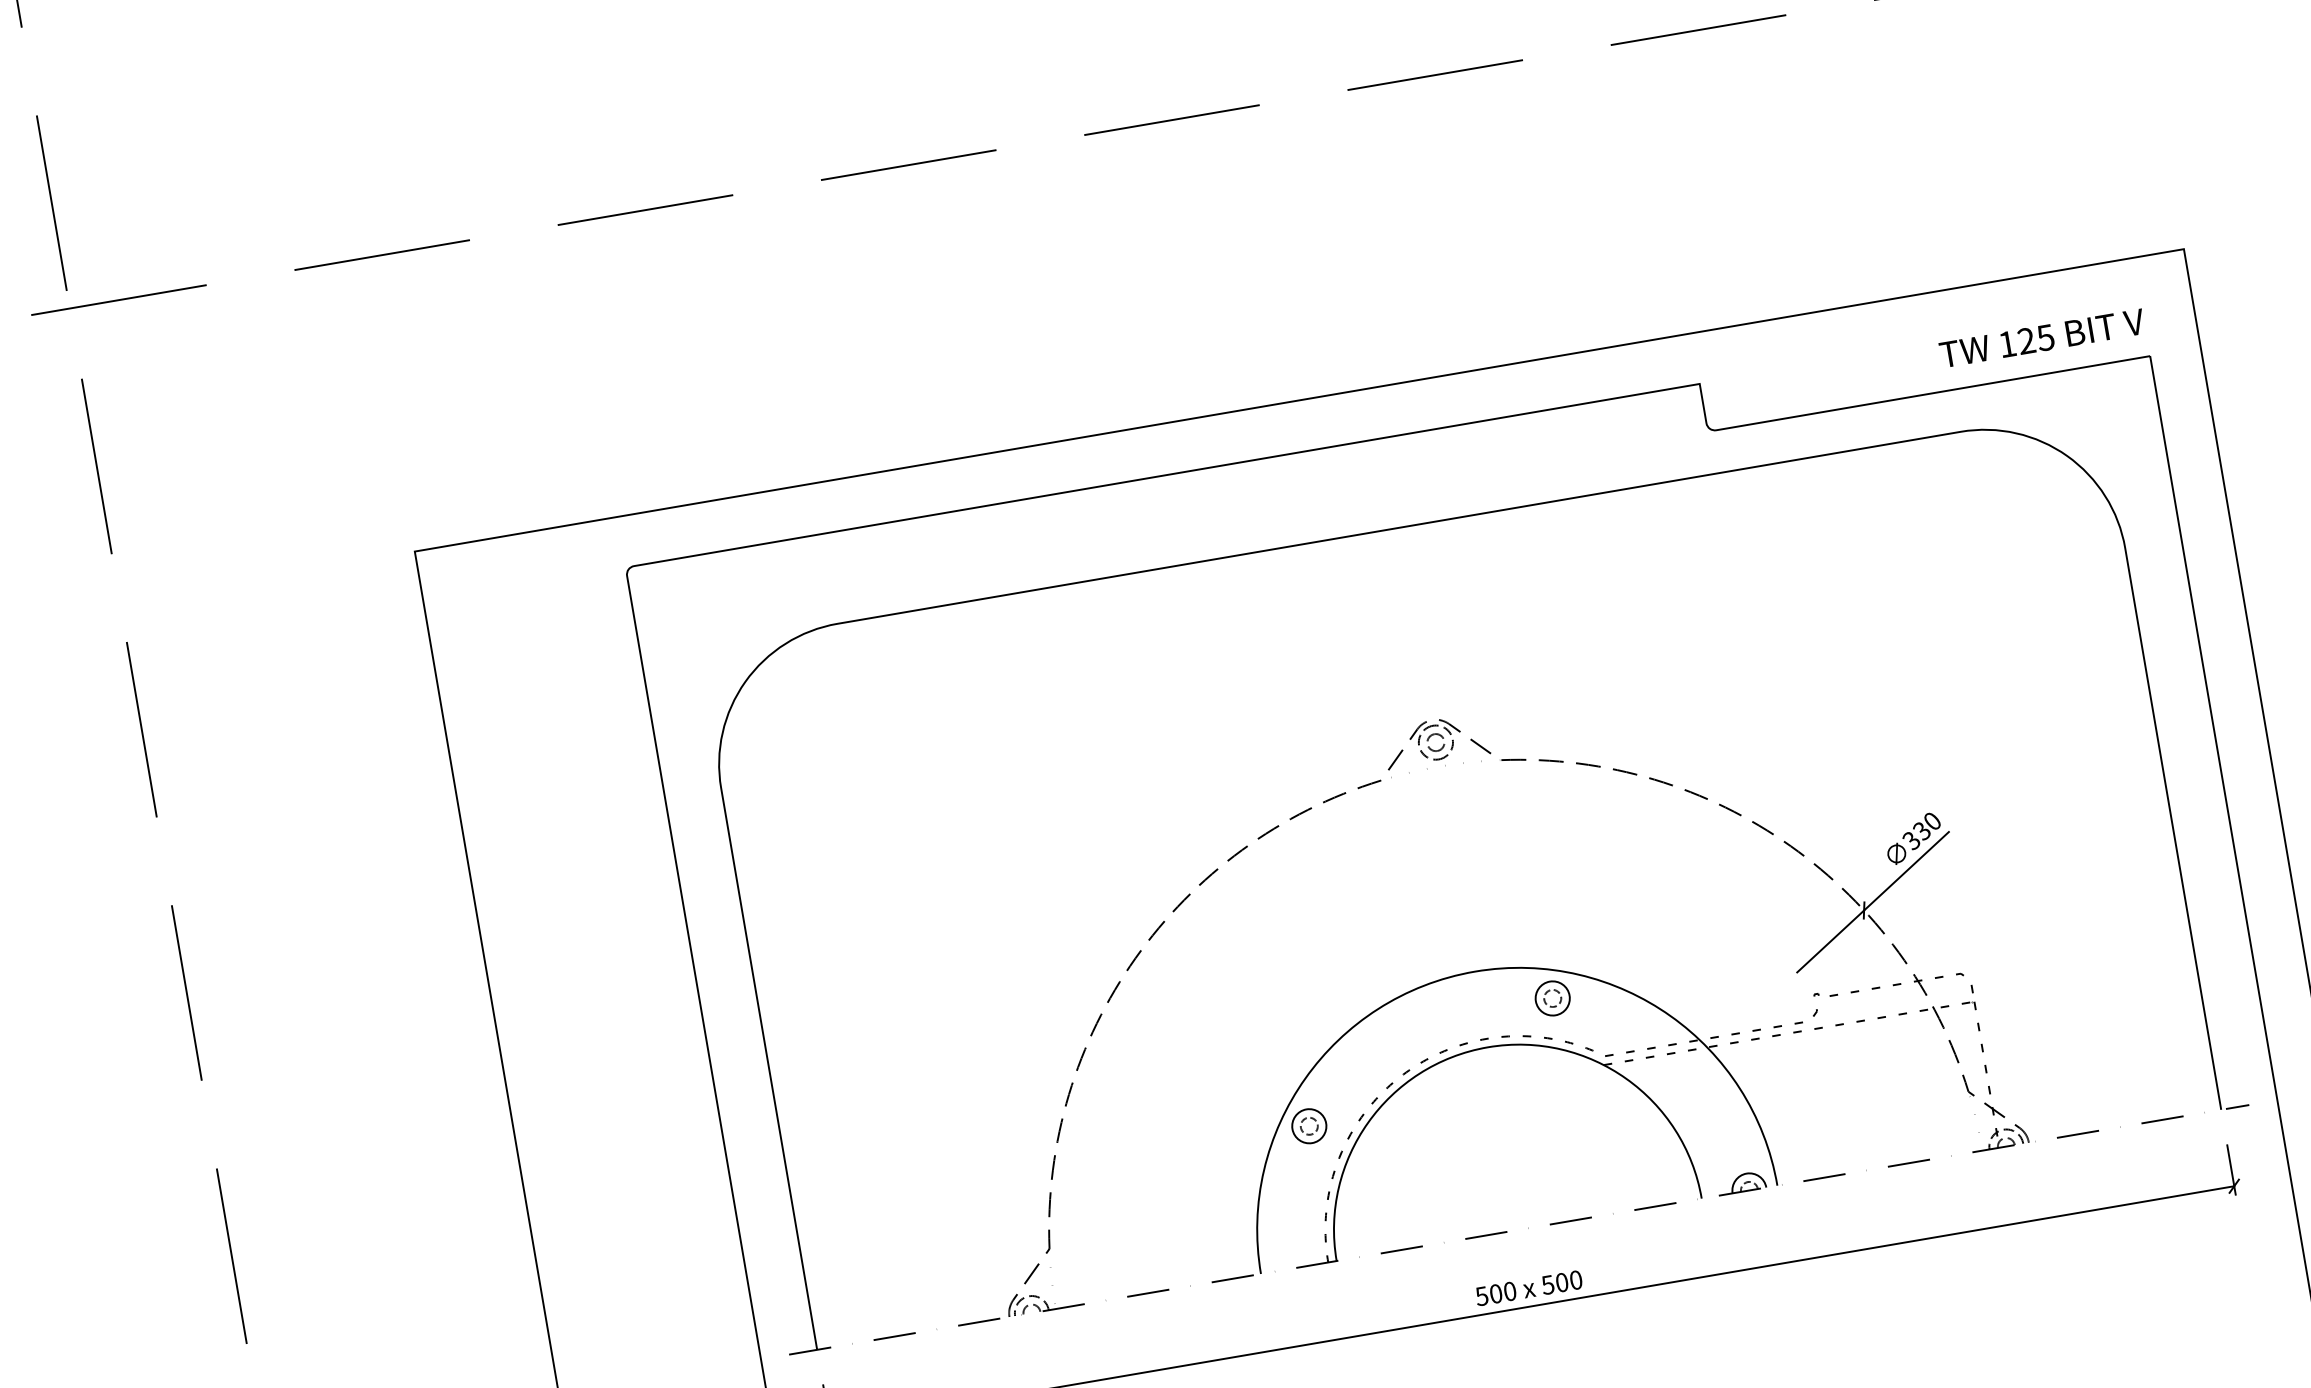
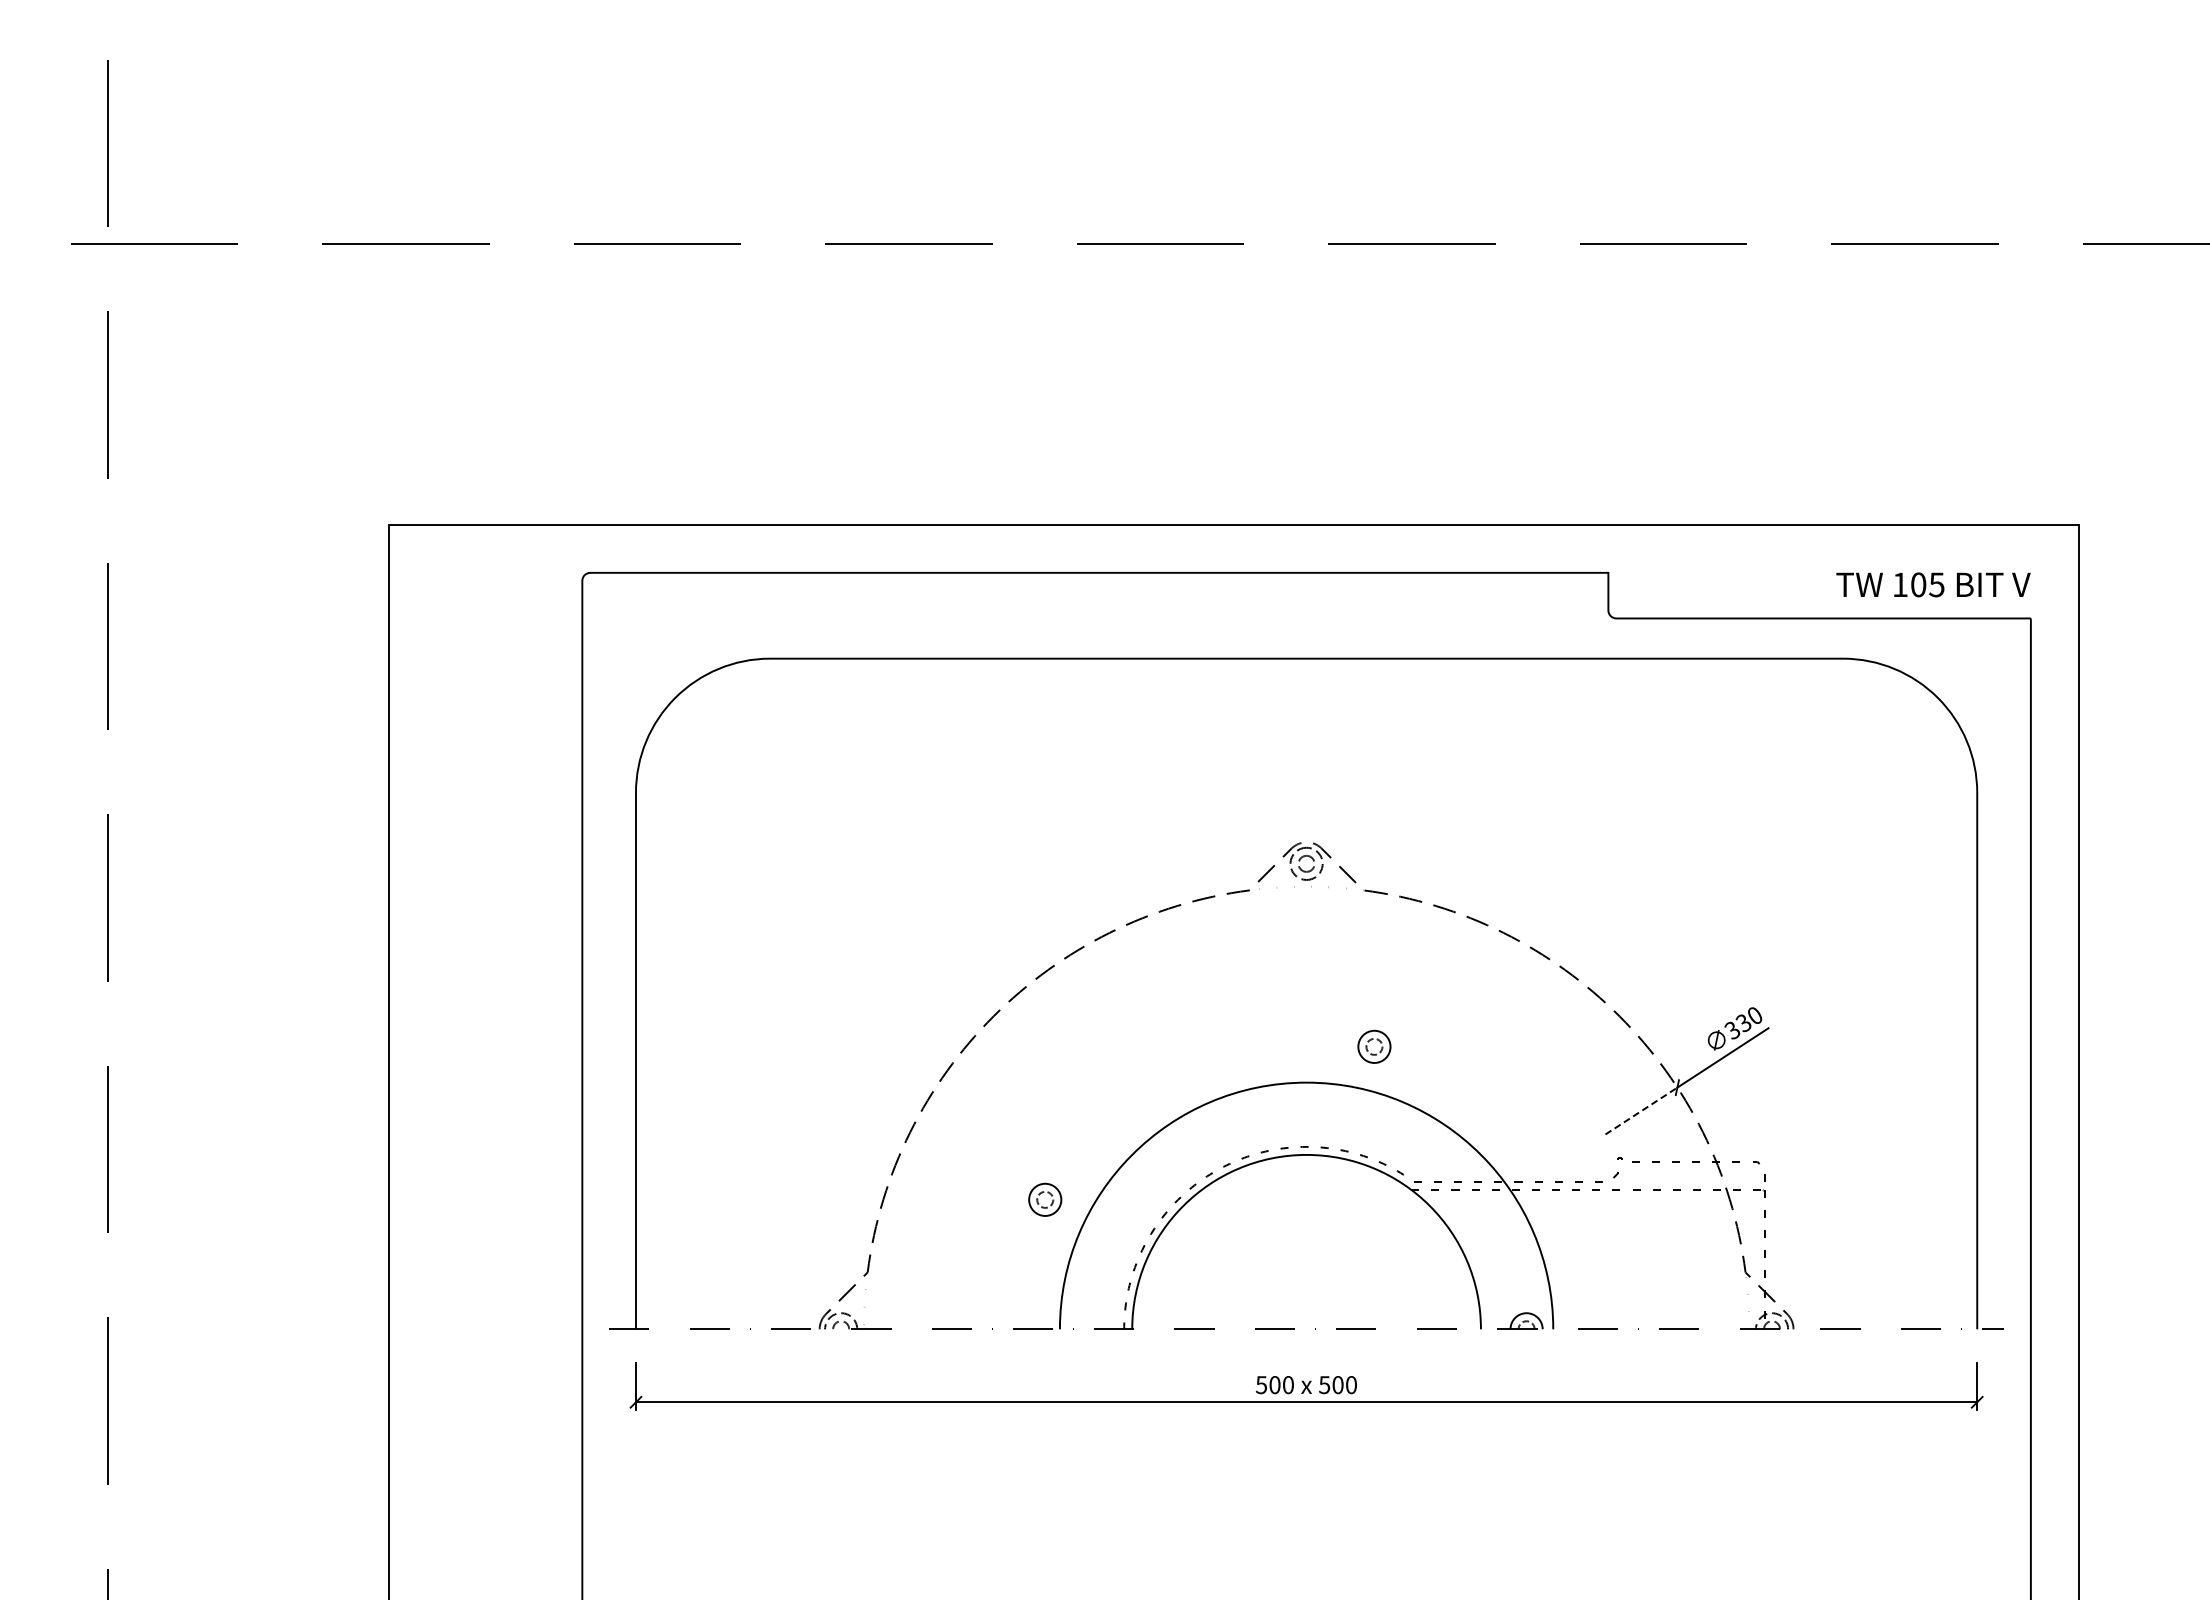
text: (2026, 340) -> (1918, 584), 125 -> 105
line: (1830, 941) -> (1641, 1111), solid -> dashed
part: (1552, 998) -> (1374, 1046), moved
part: (1309, 1125) -> (1045, 1199), moved

